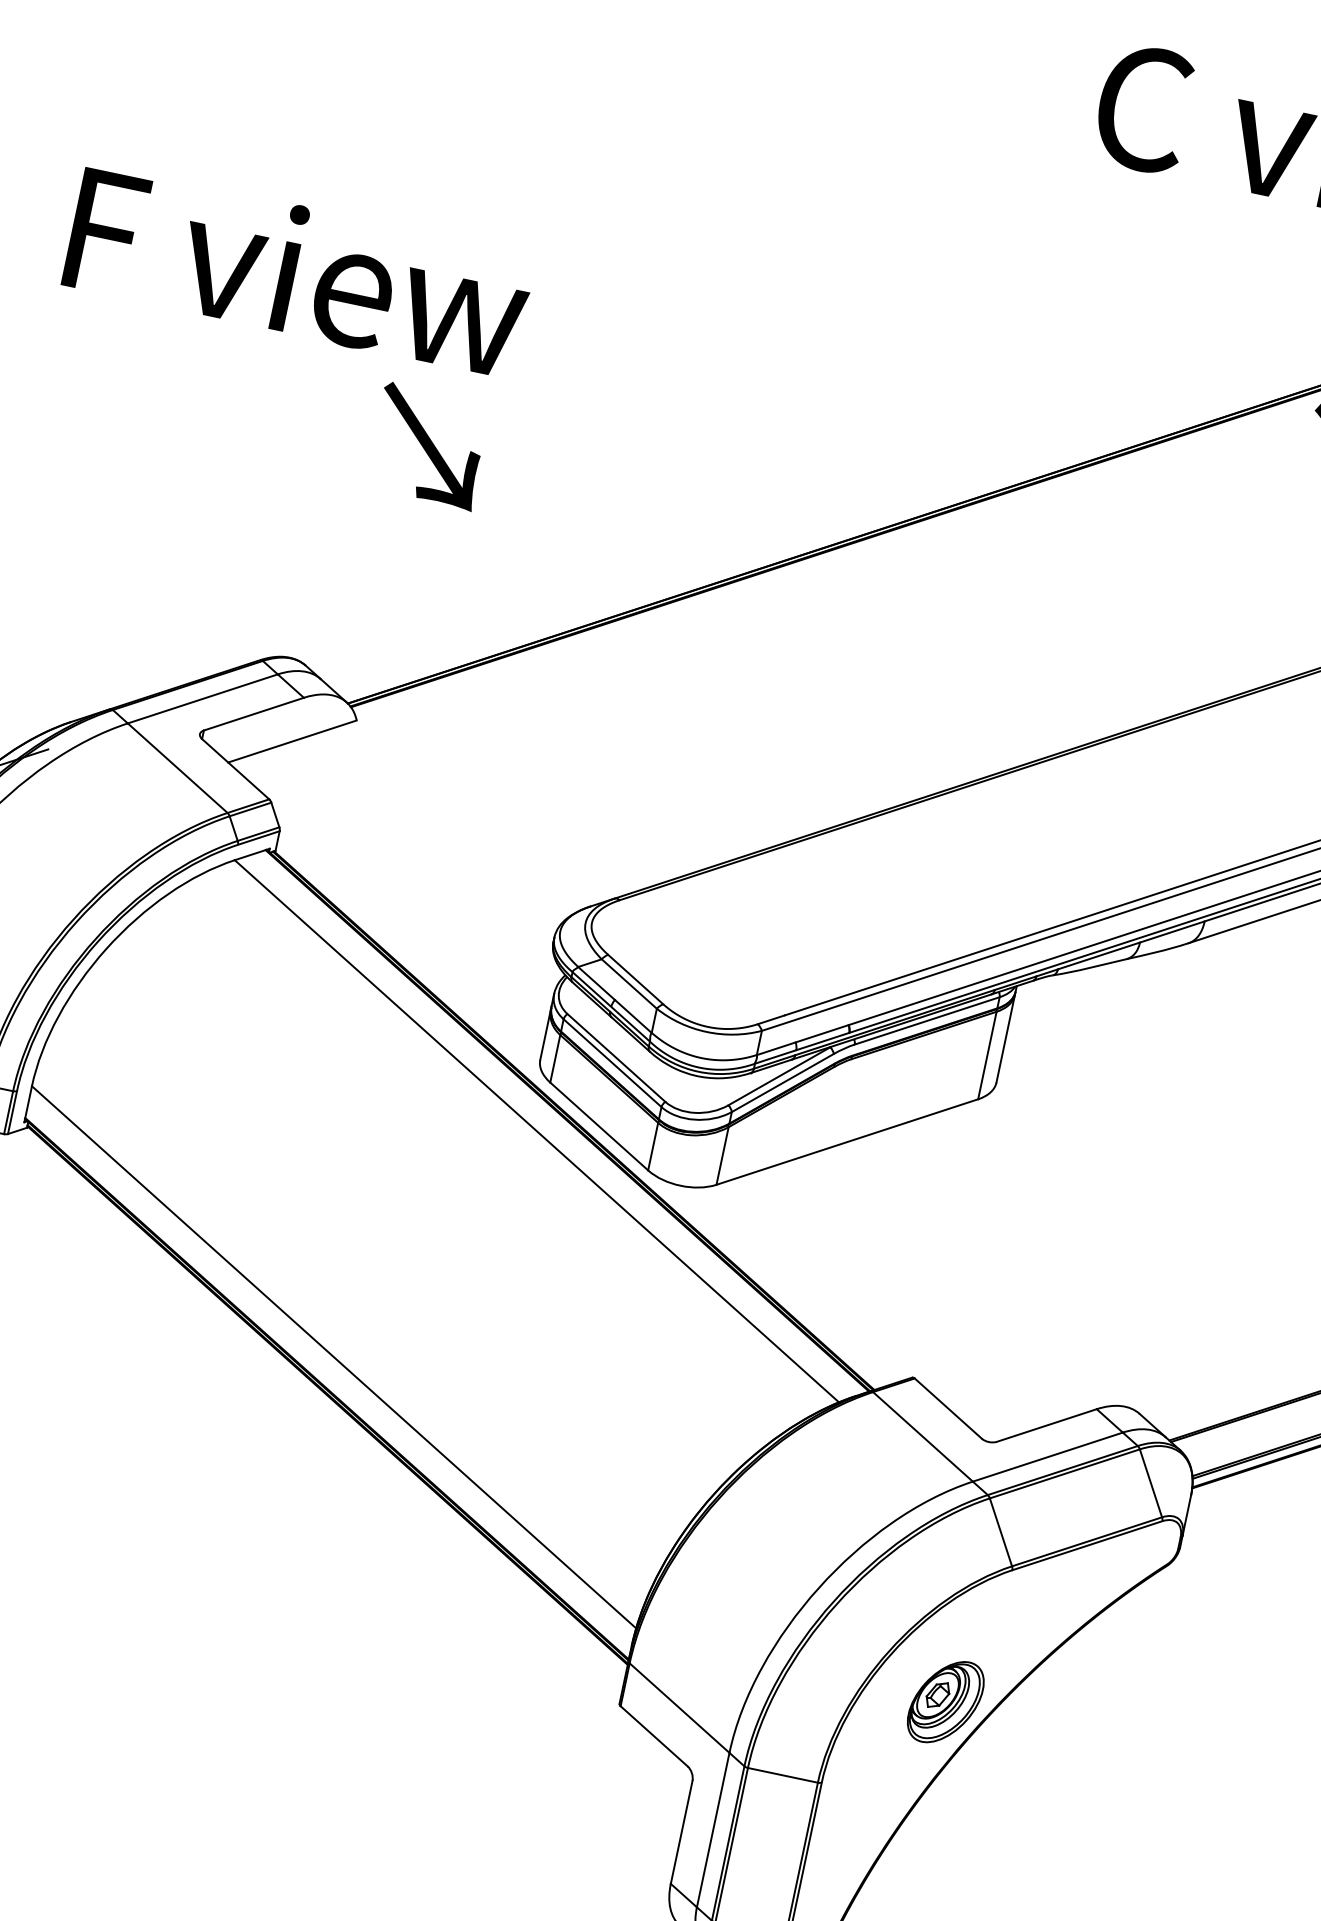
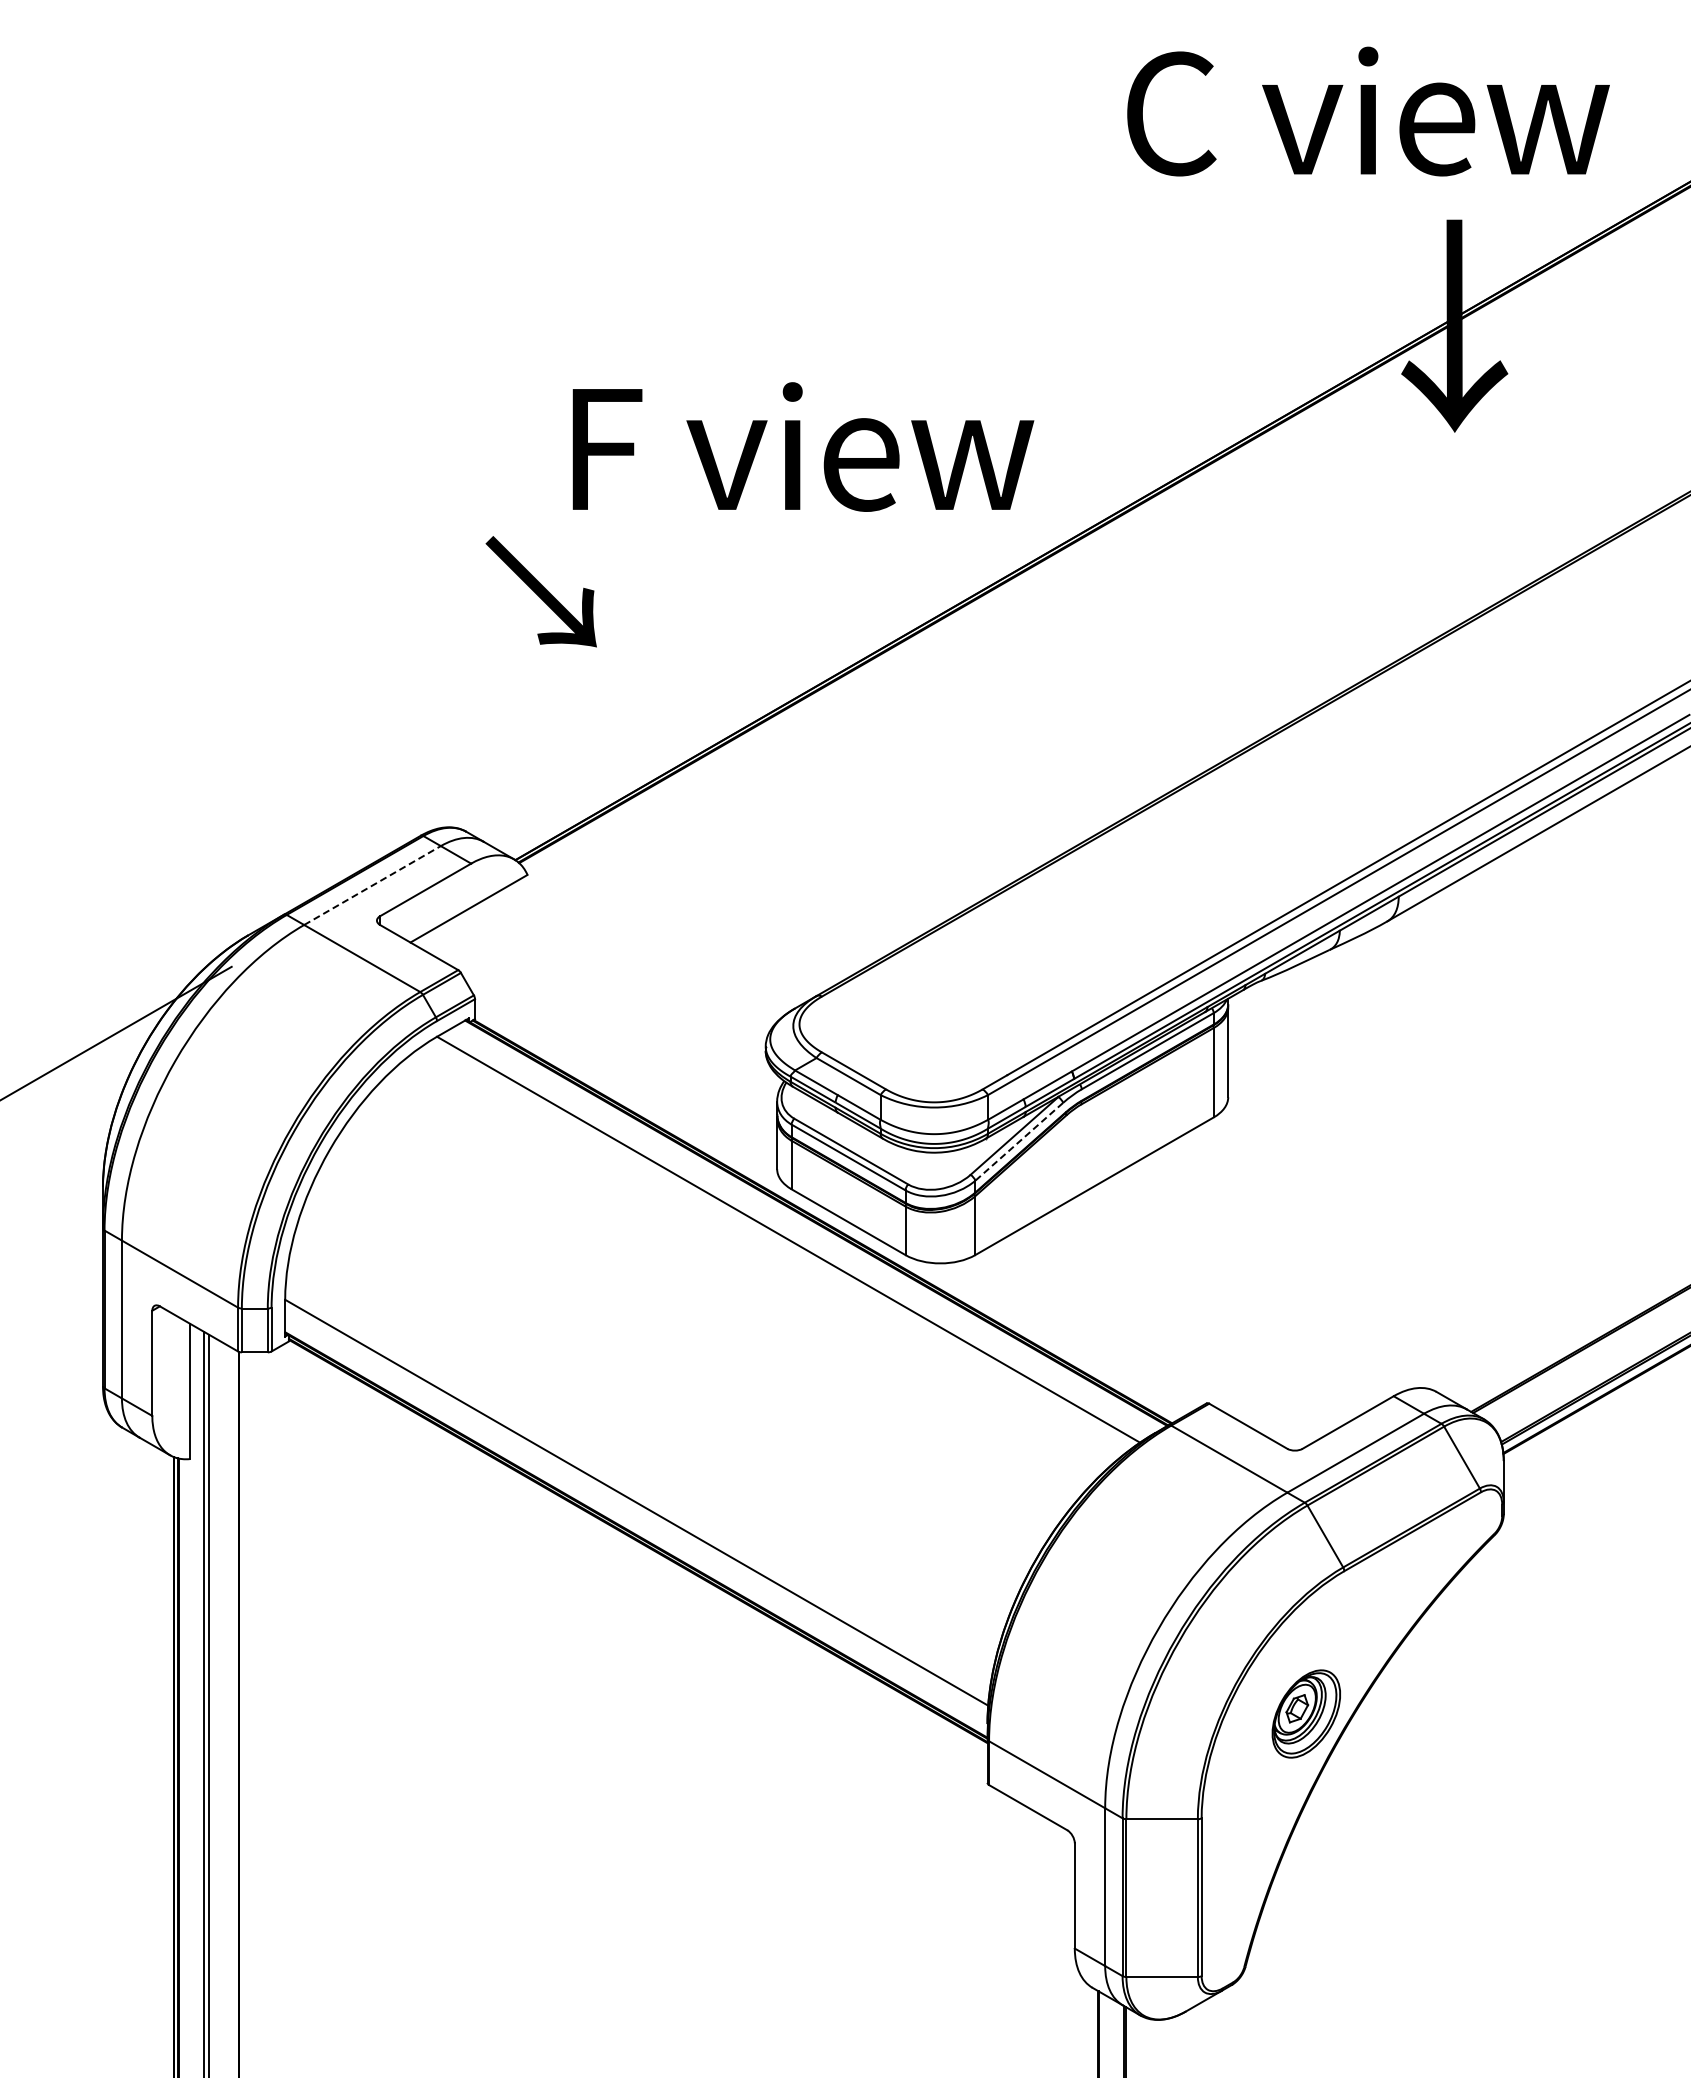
text: (299, 270) -> (803, 446), moved
line: (202, 698) -> (372, 885), solid -> dashed
line: (783, 1082) -> (1019, 1141), solid -> dashed

